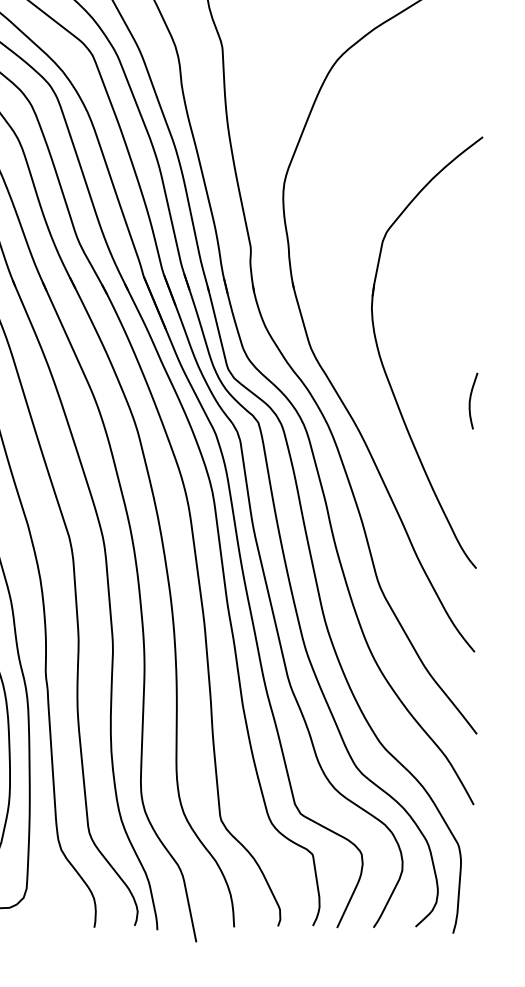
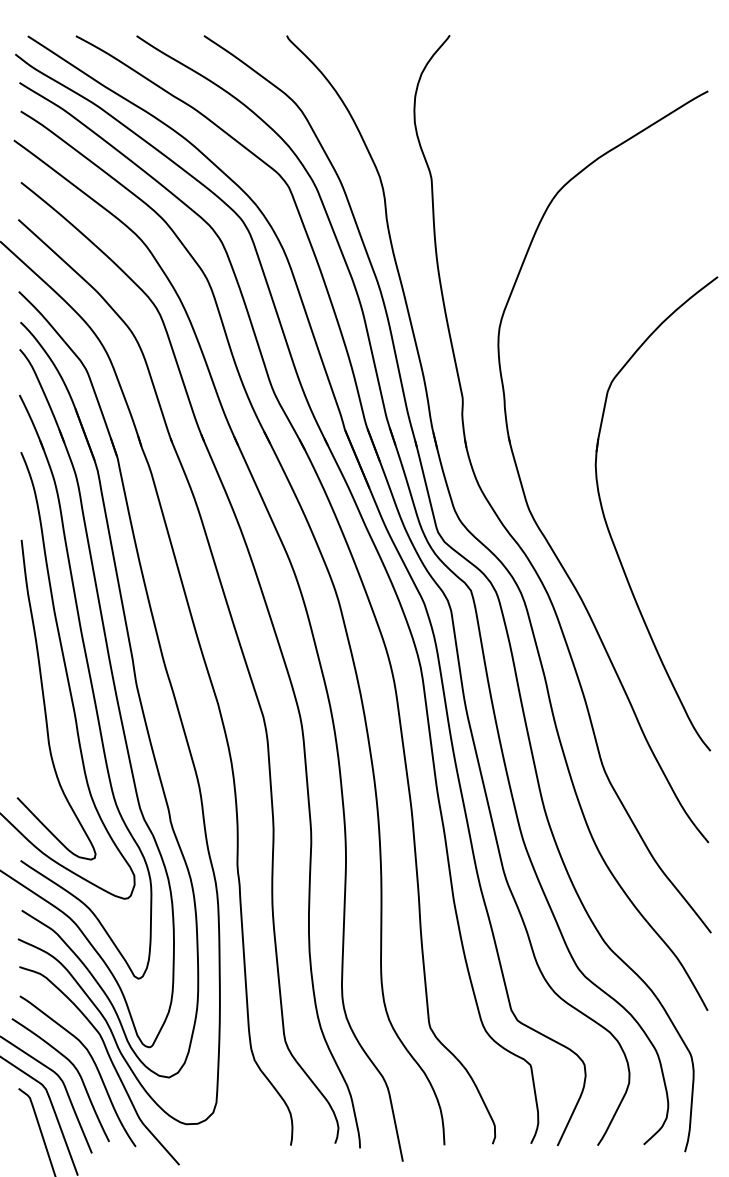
curve: (470, 400) -> (704, 566), removed

